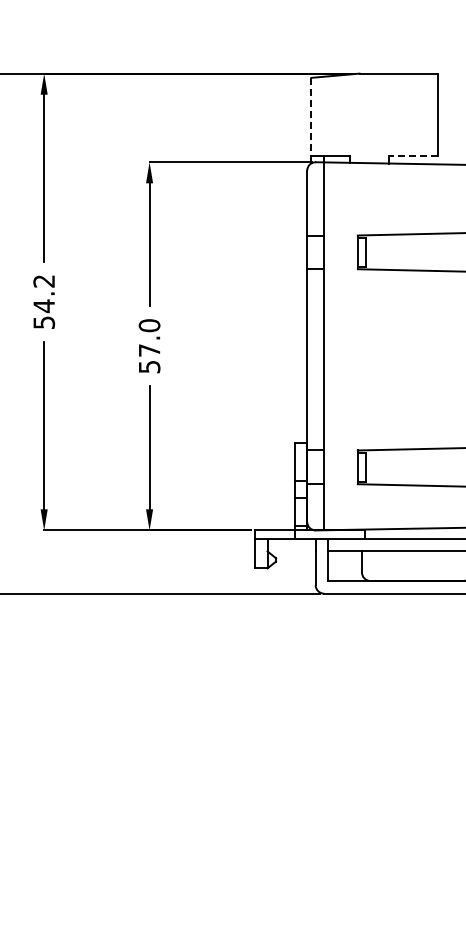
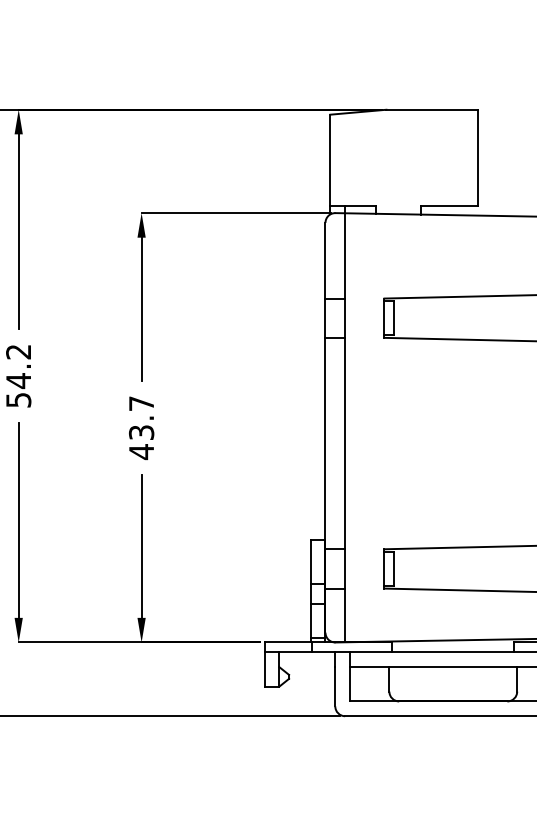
line: (311, 120) -> (330, 164), dashed -> solid
line: (412, 156) -> (448, 206), dashed -> solid
text: (149, 346) -> (141, 427), 57.0 -> 43.7

